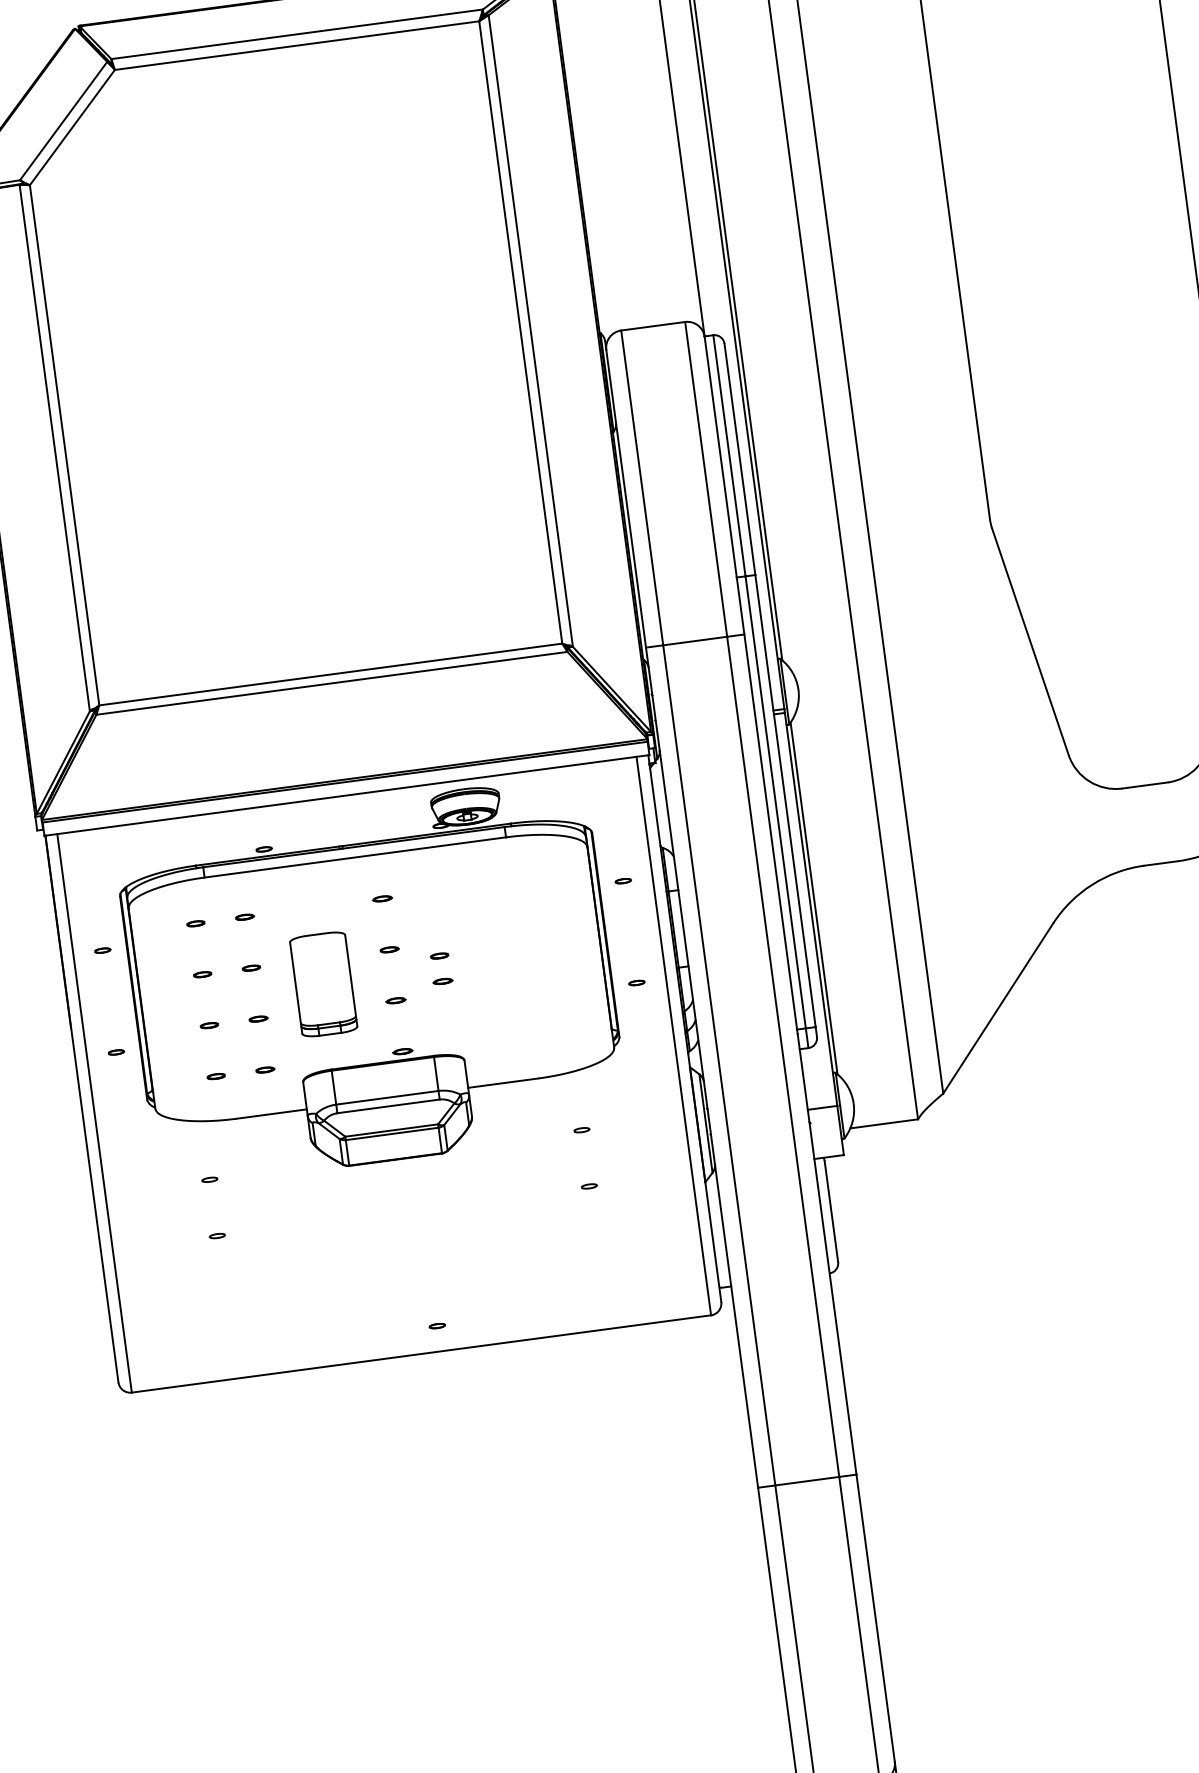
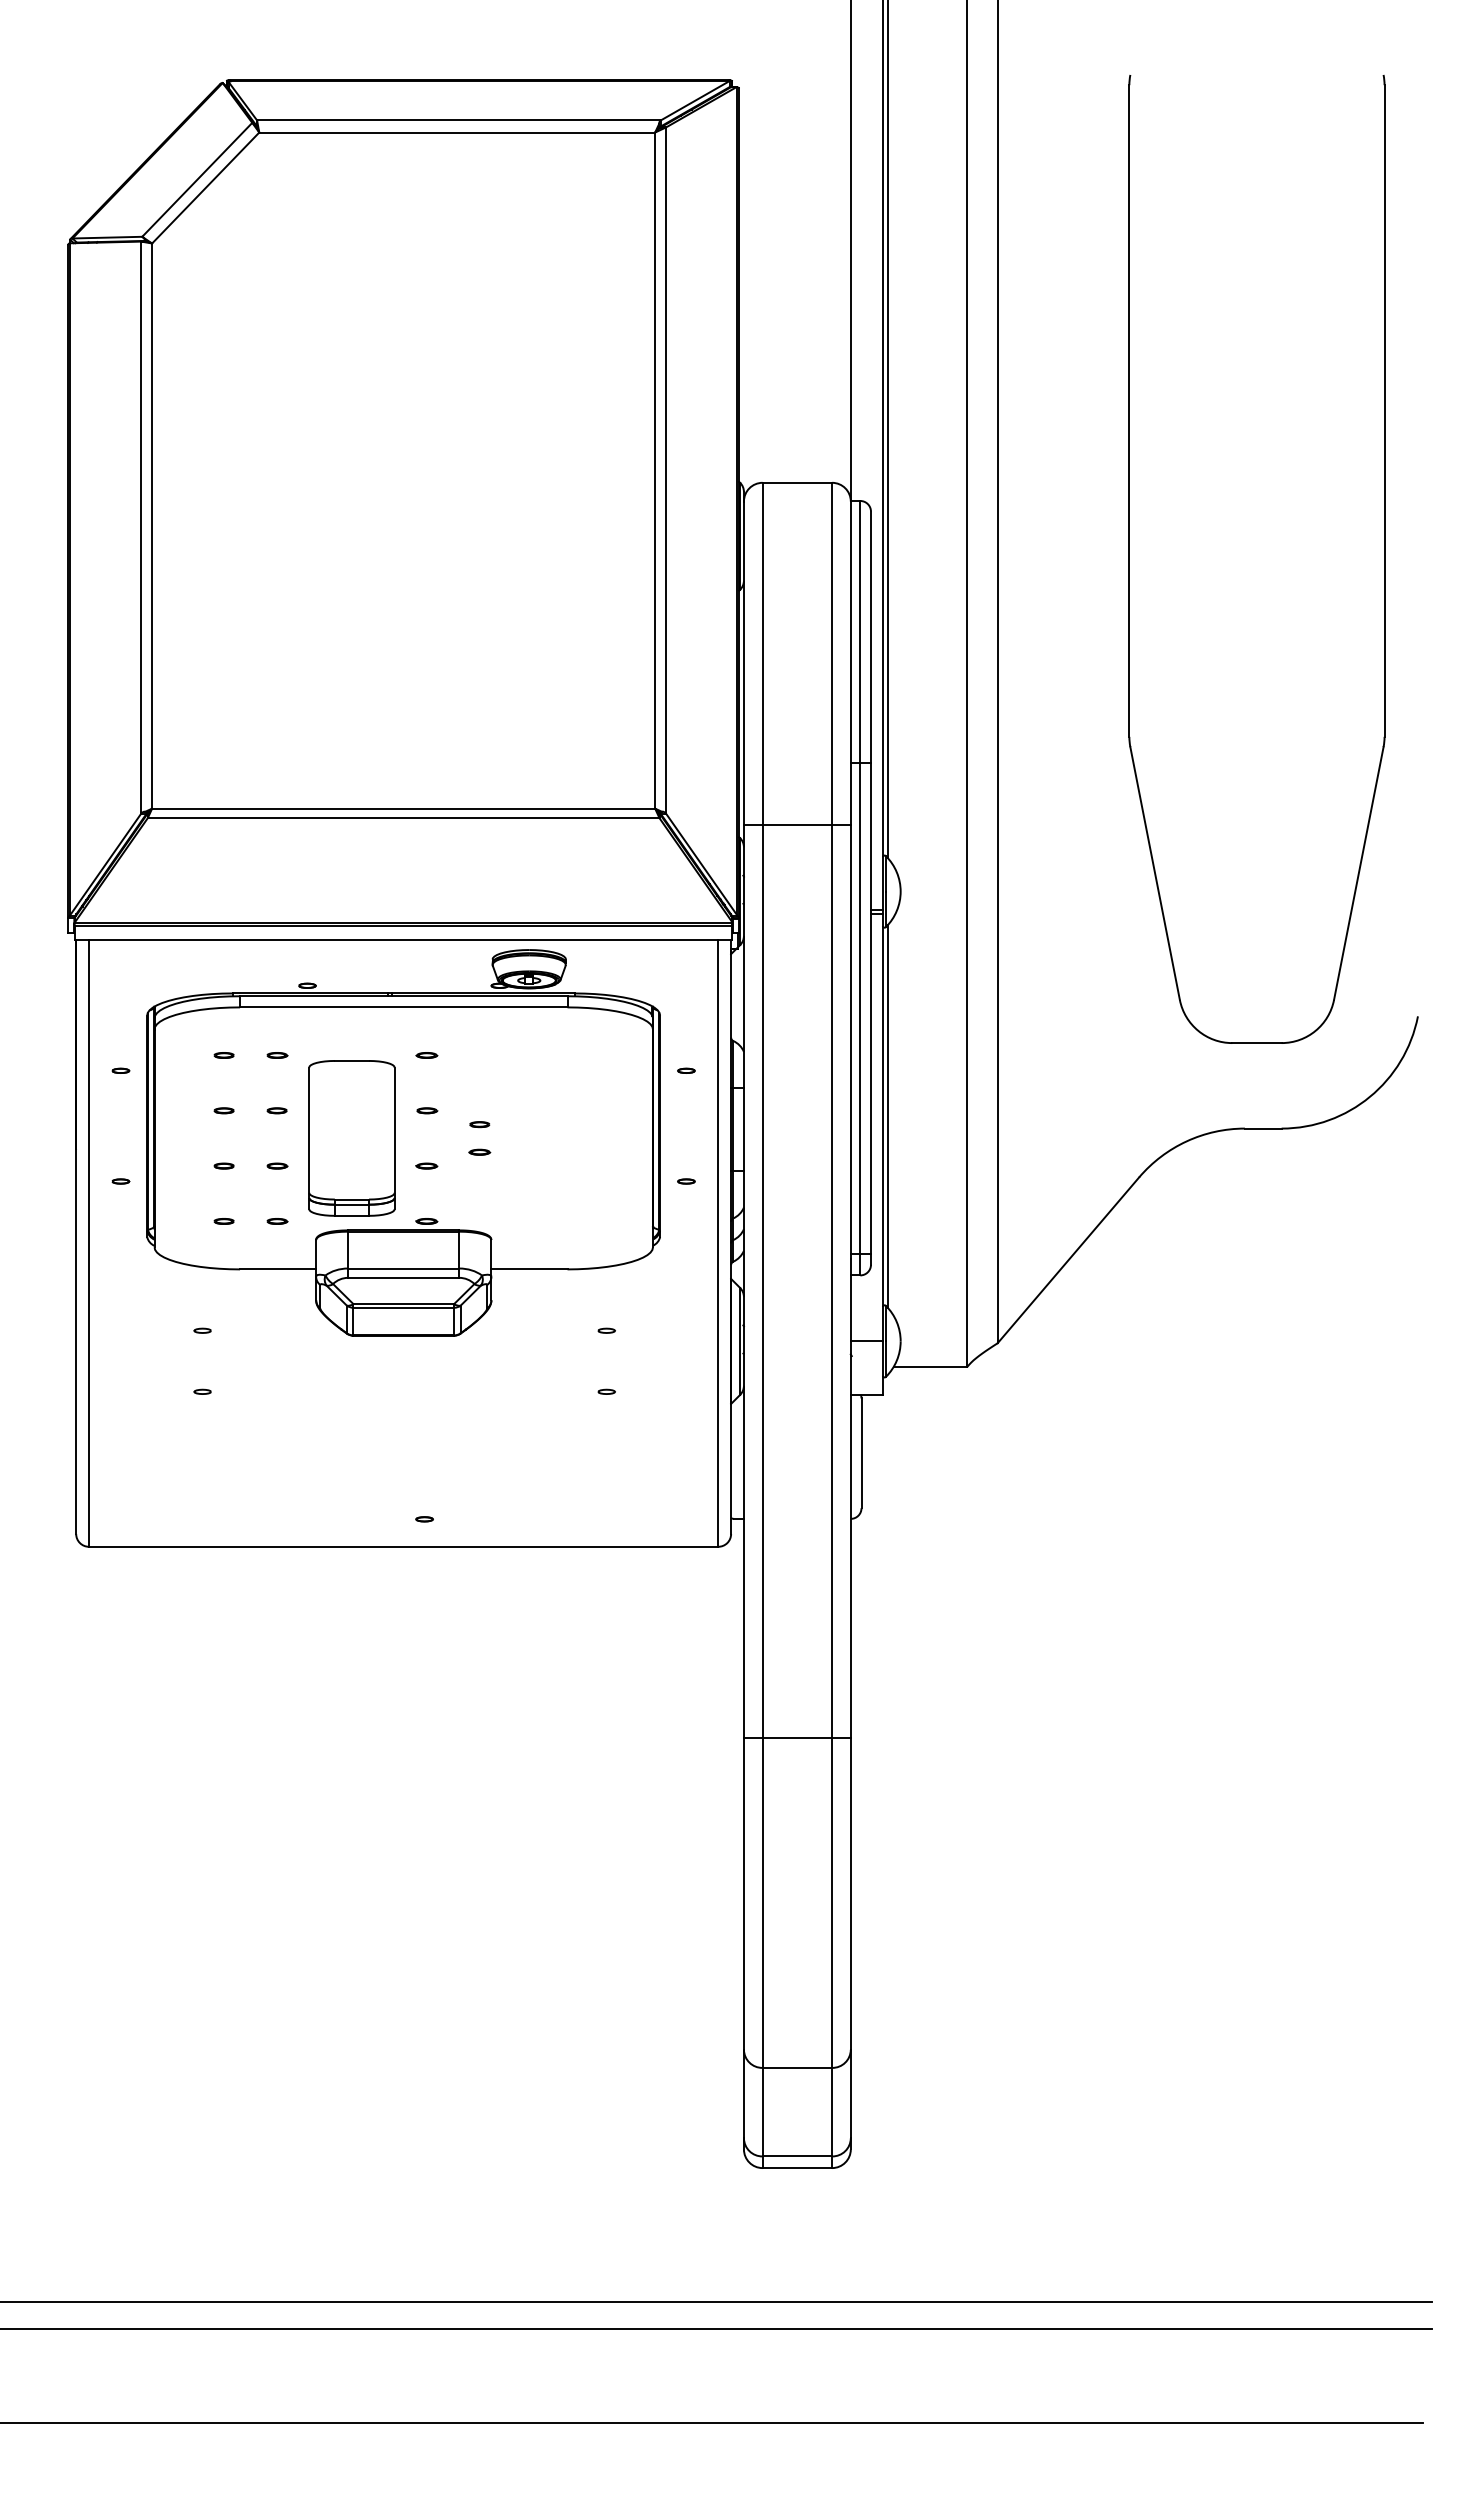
part: (323, 984) -> (351, 1138), size x1.43

